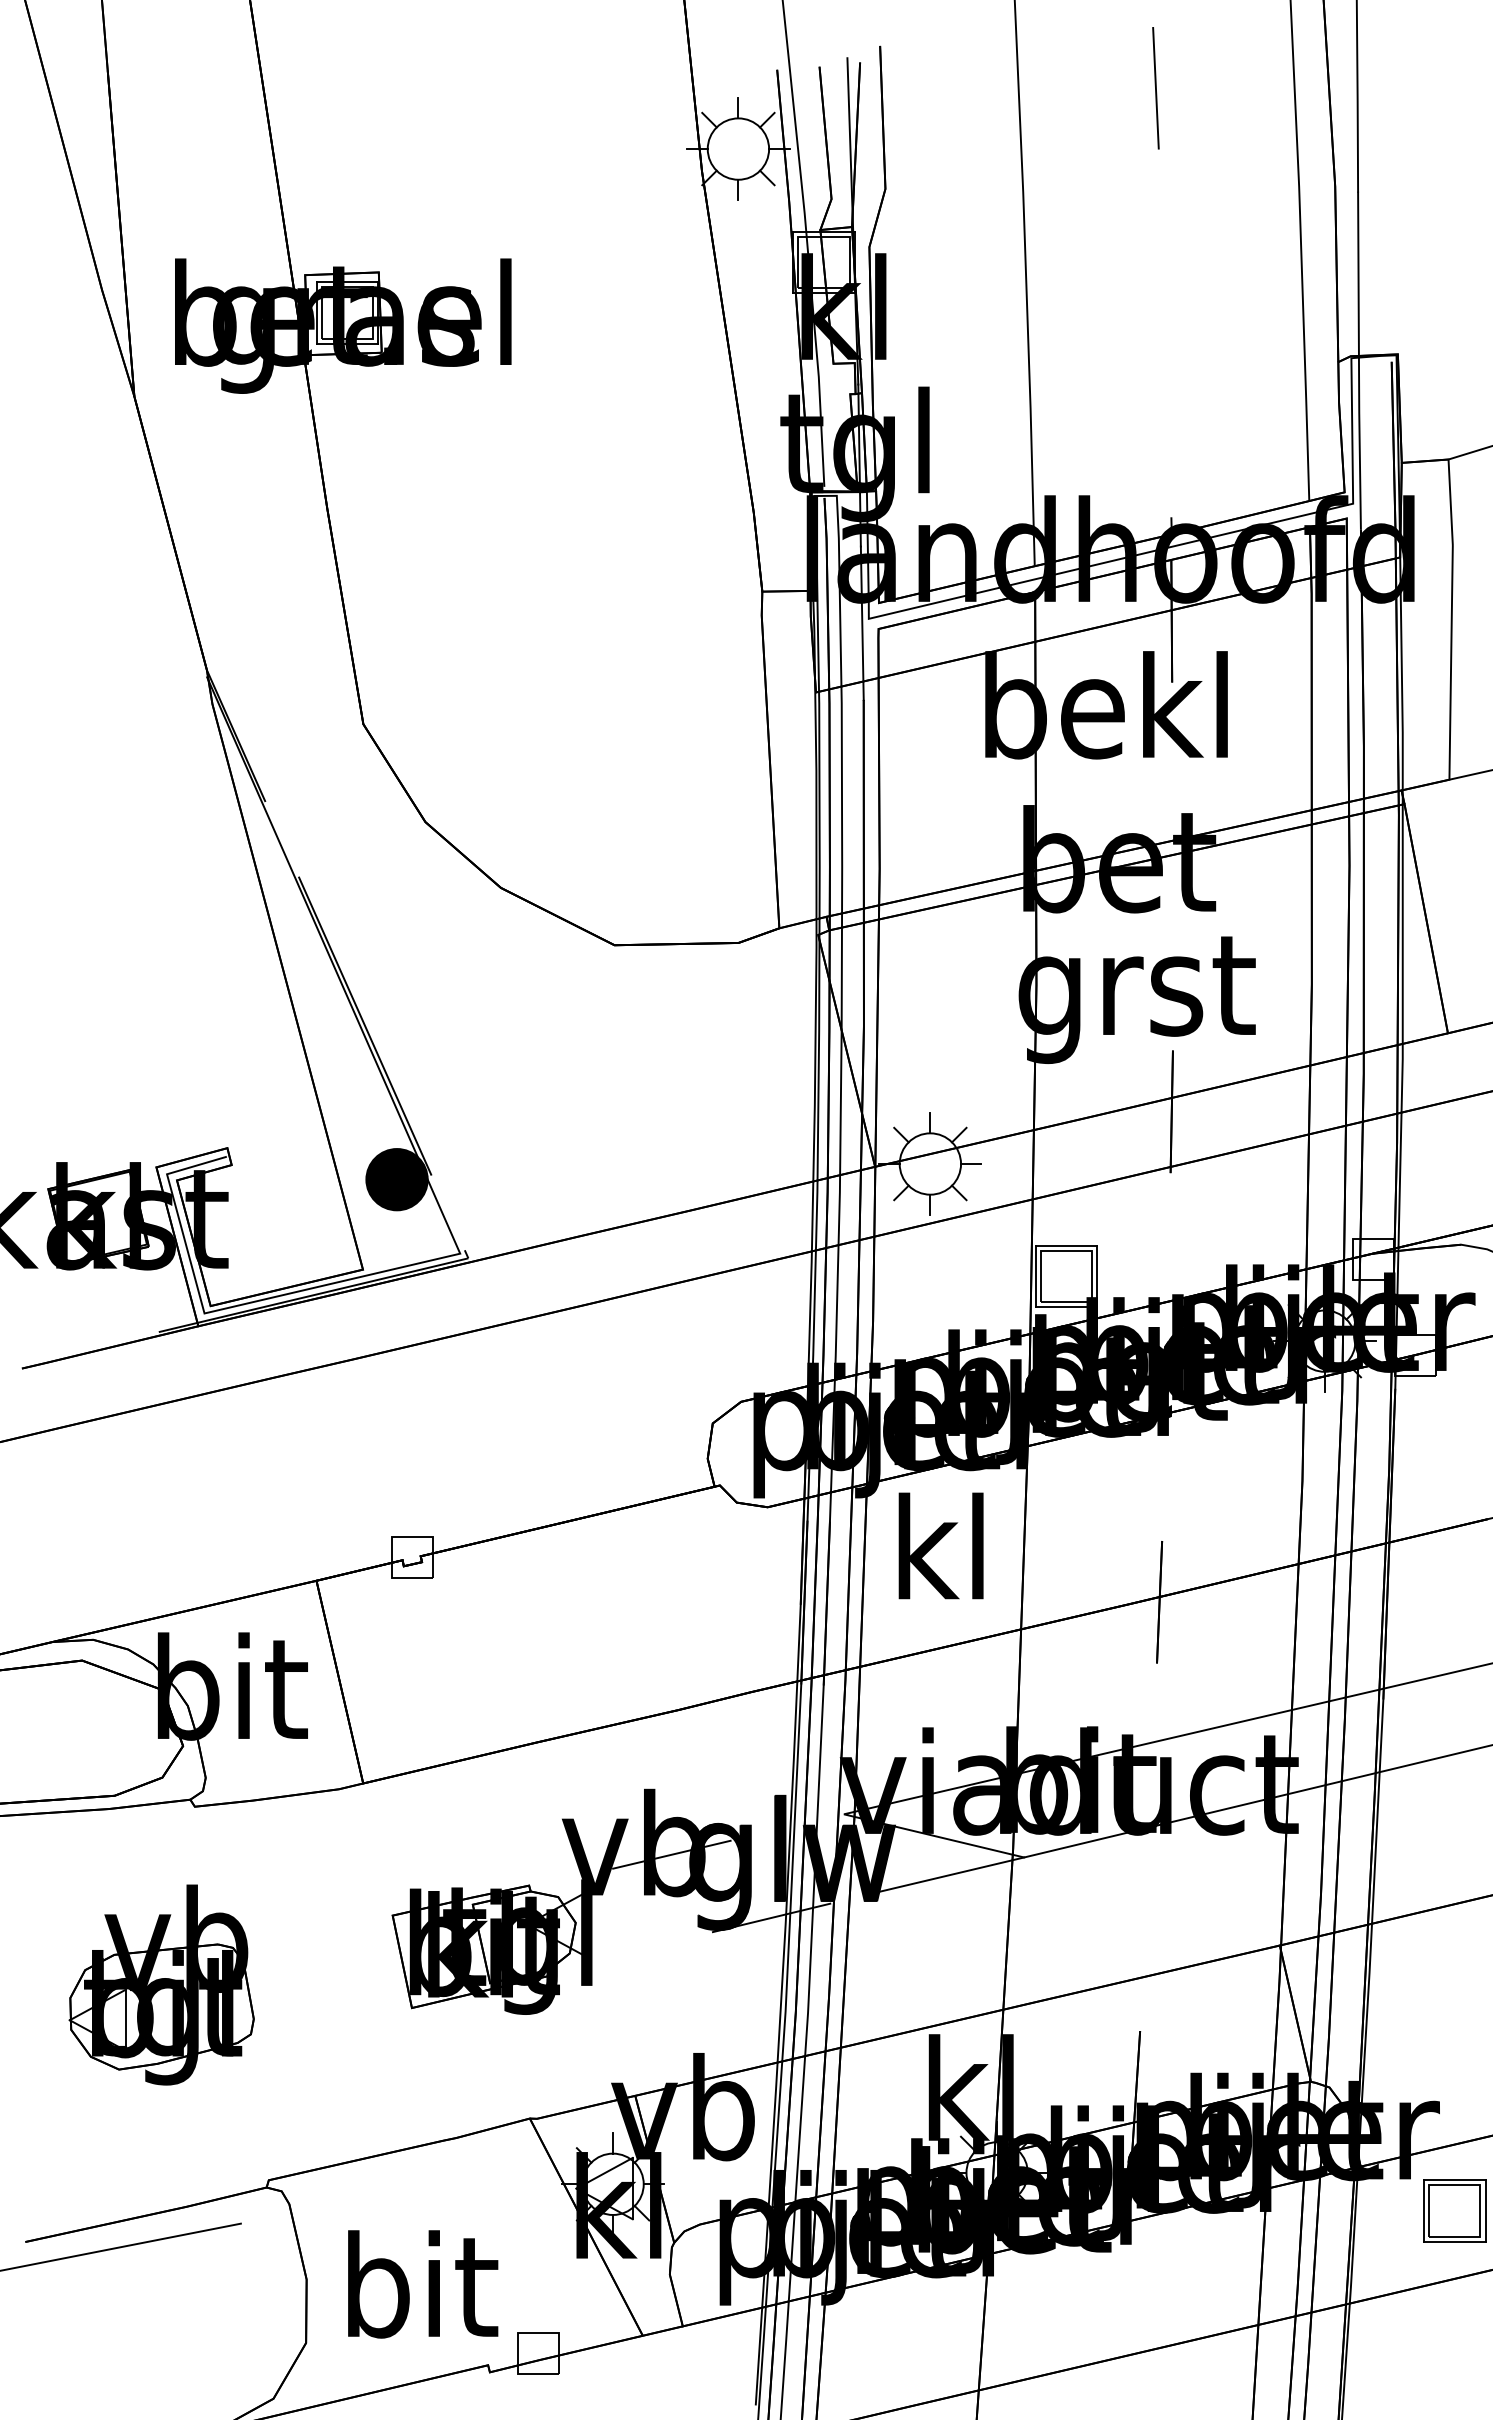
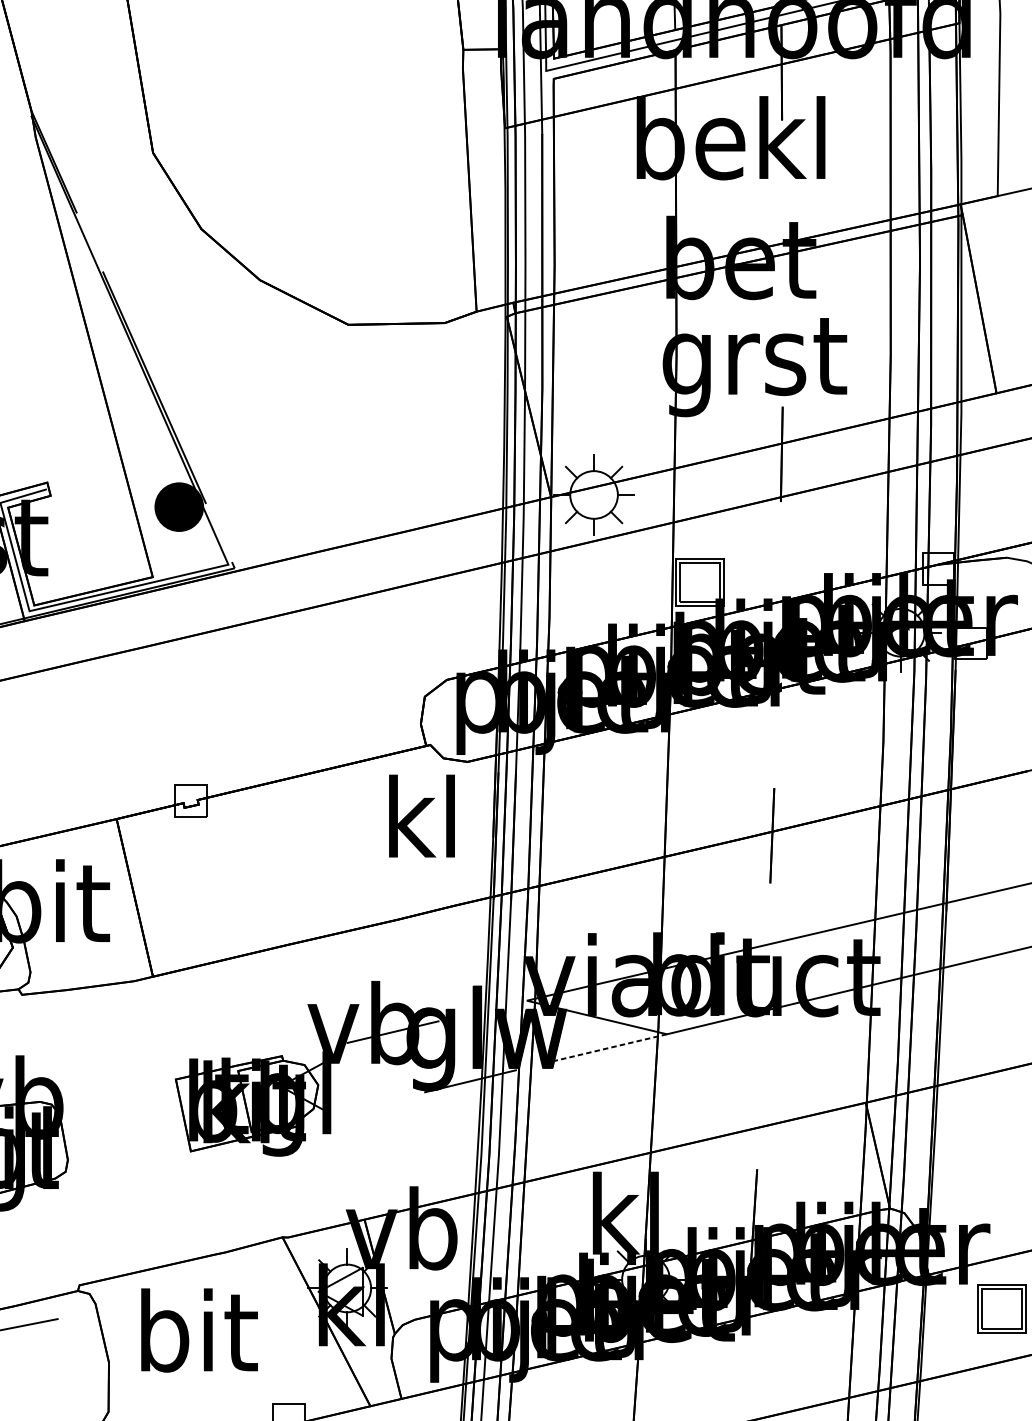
text: (940, 1545) -> (421, 815), moved
line: (946, 1875) -> (606, 1048), solid -> dashed
text: (423, 2284) -> (199, 1330), moved

